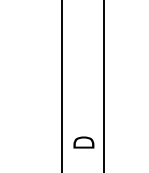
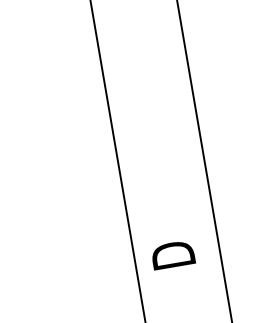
text: (83, 142) -> (172, 255), moved

